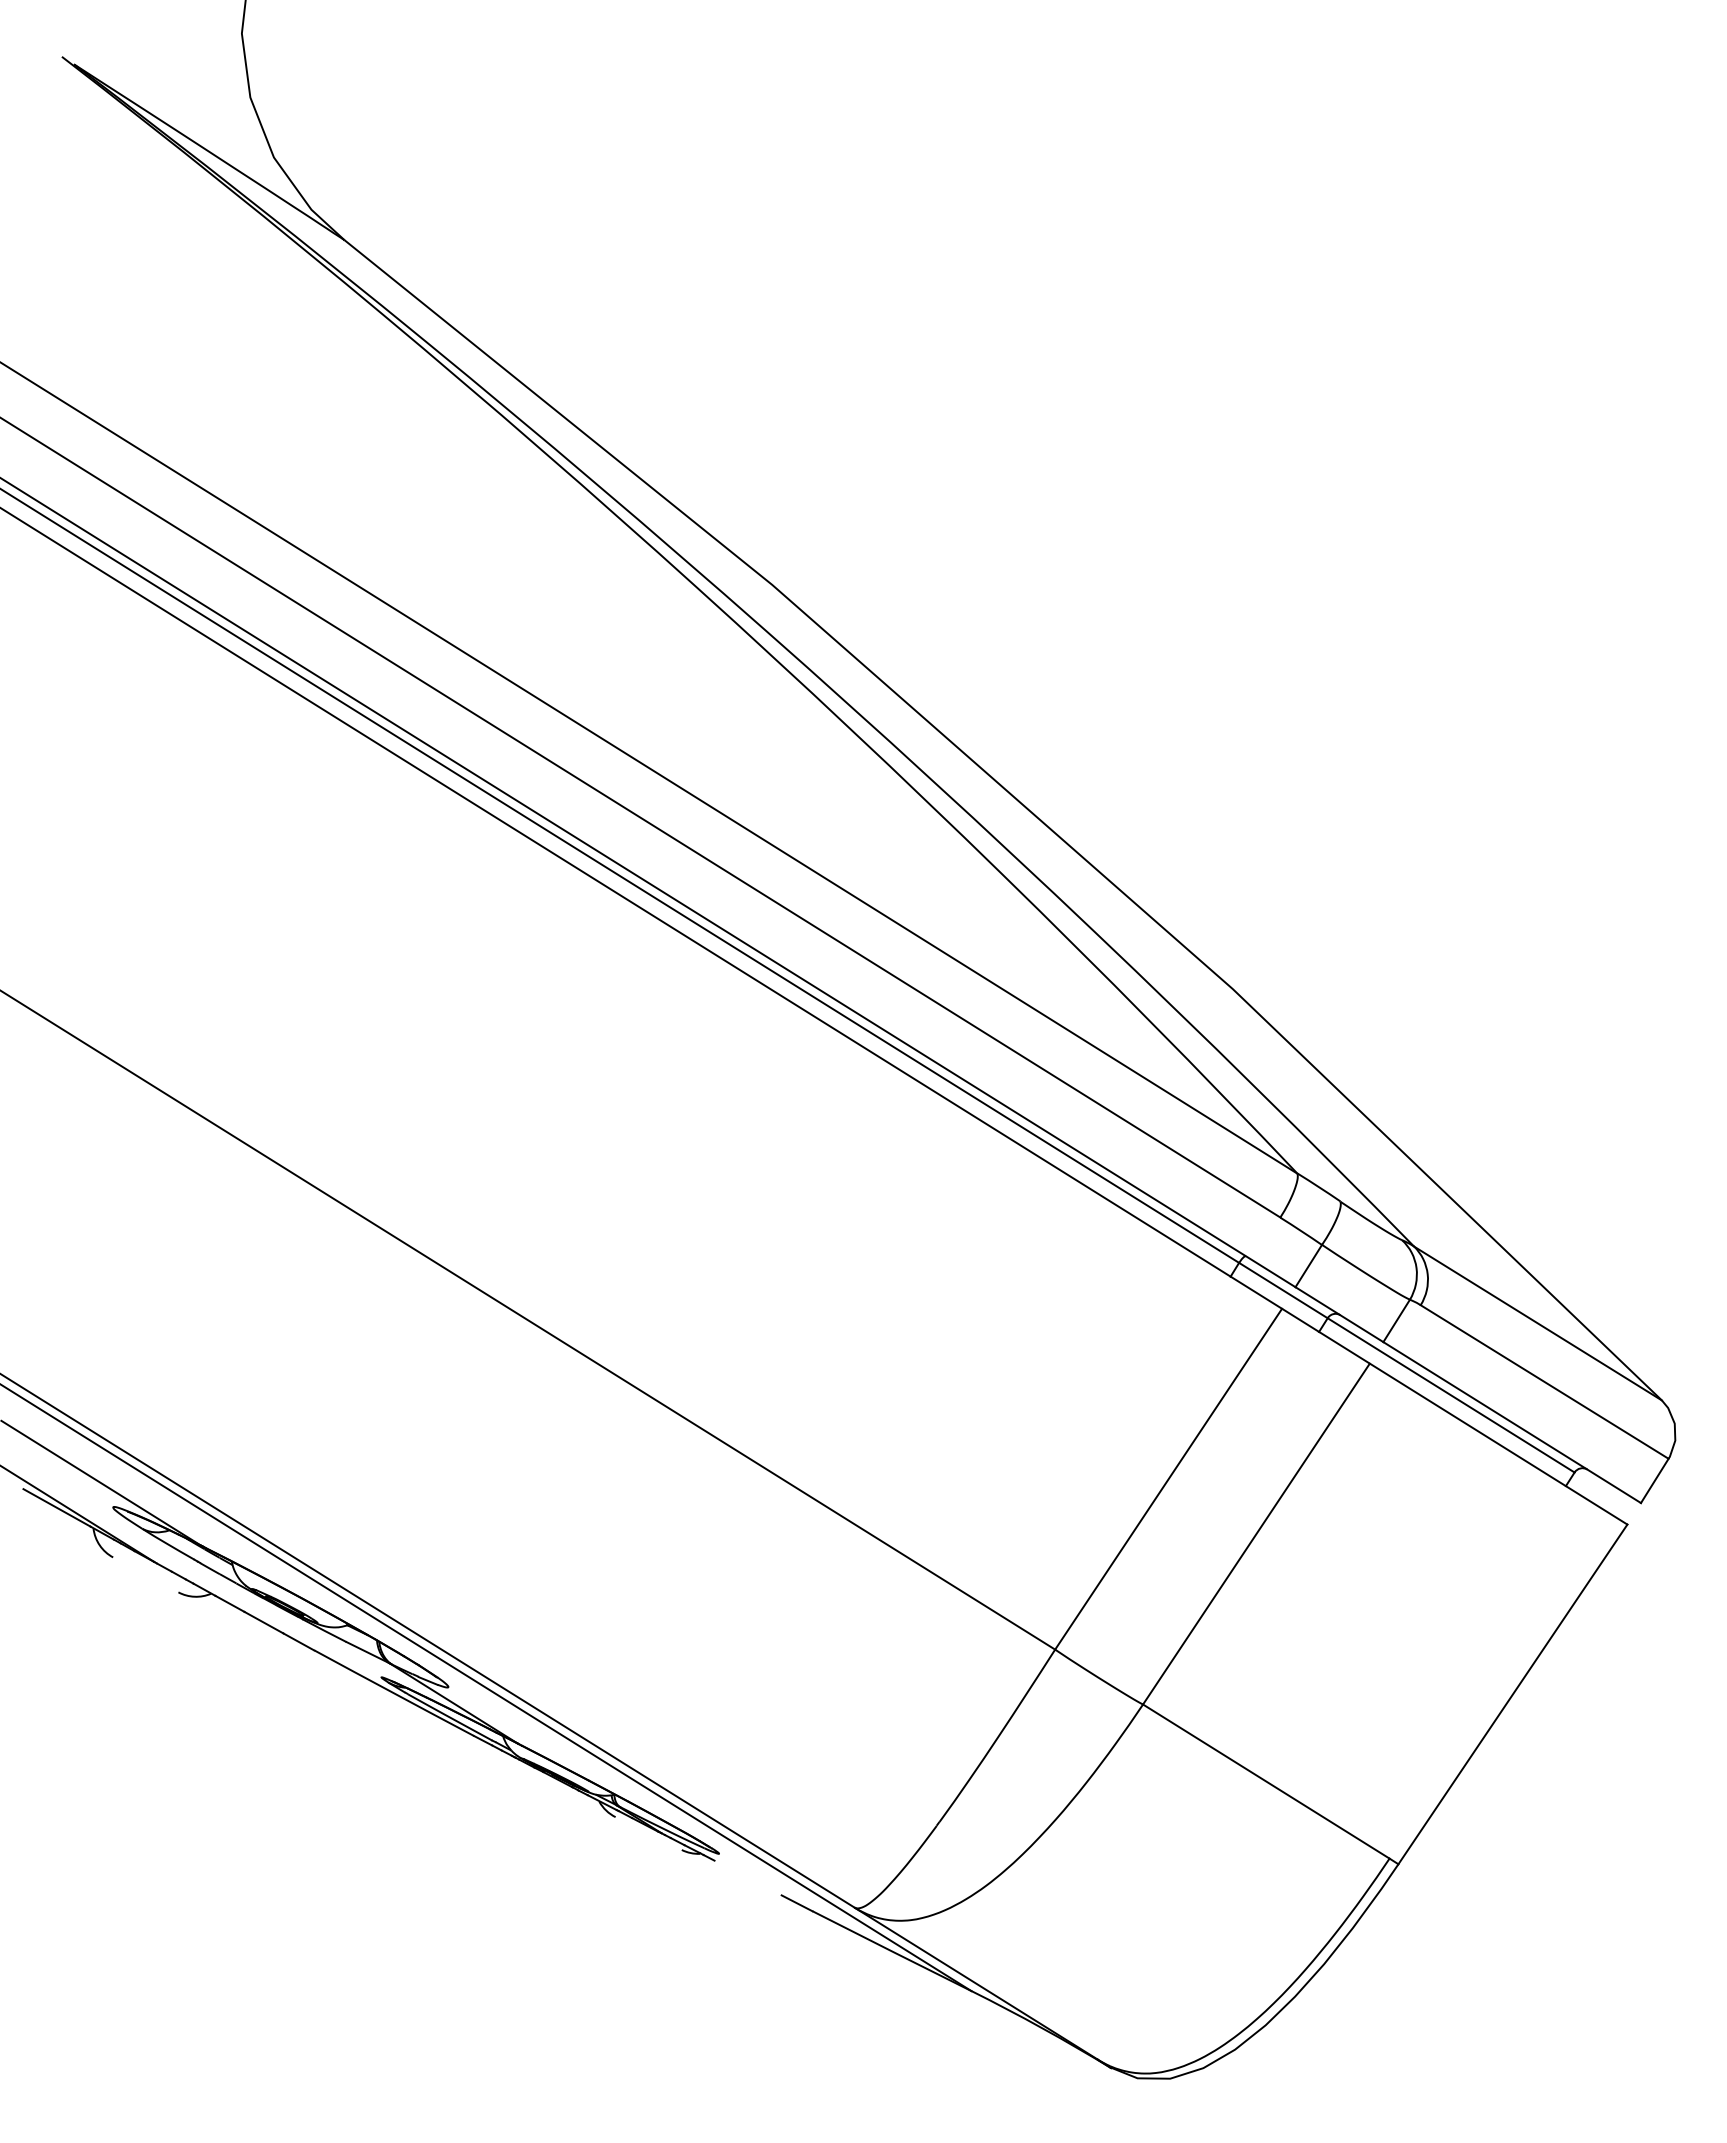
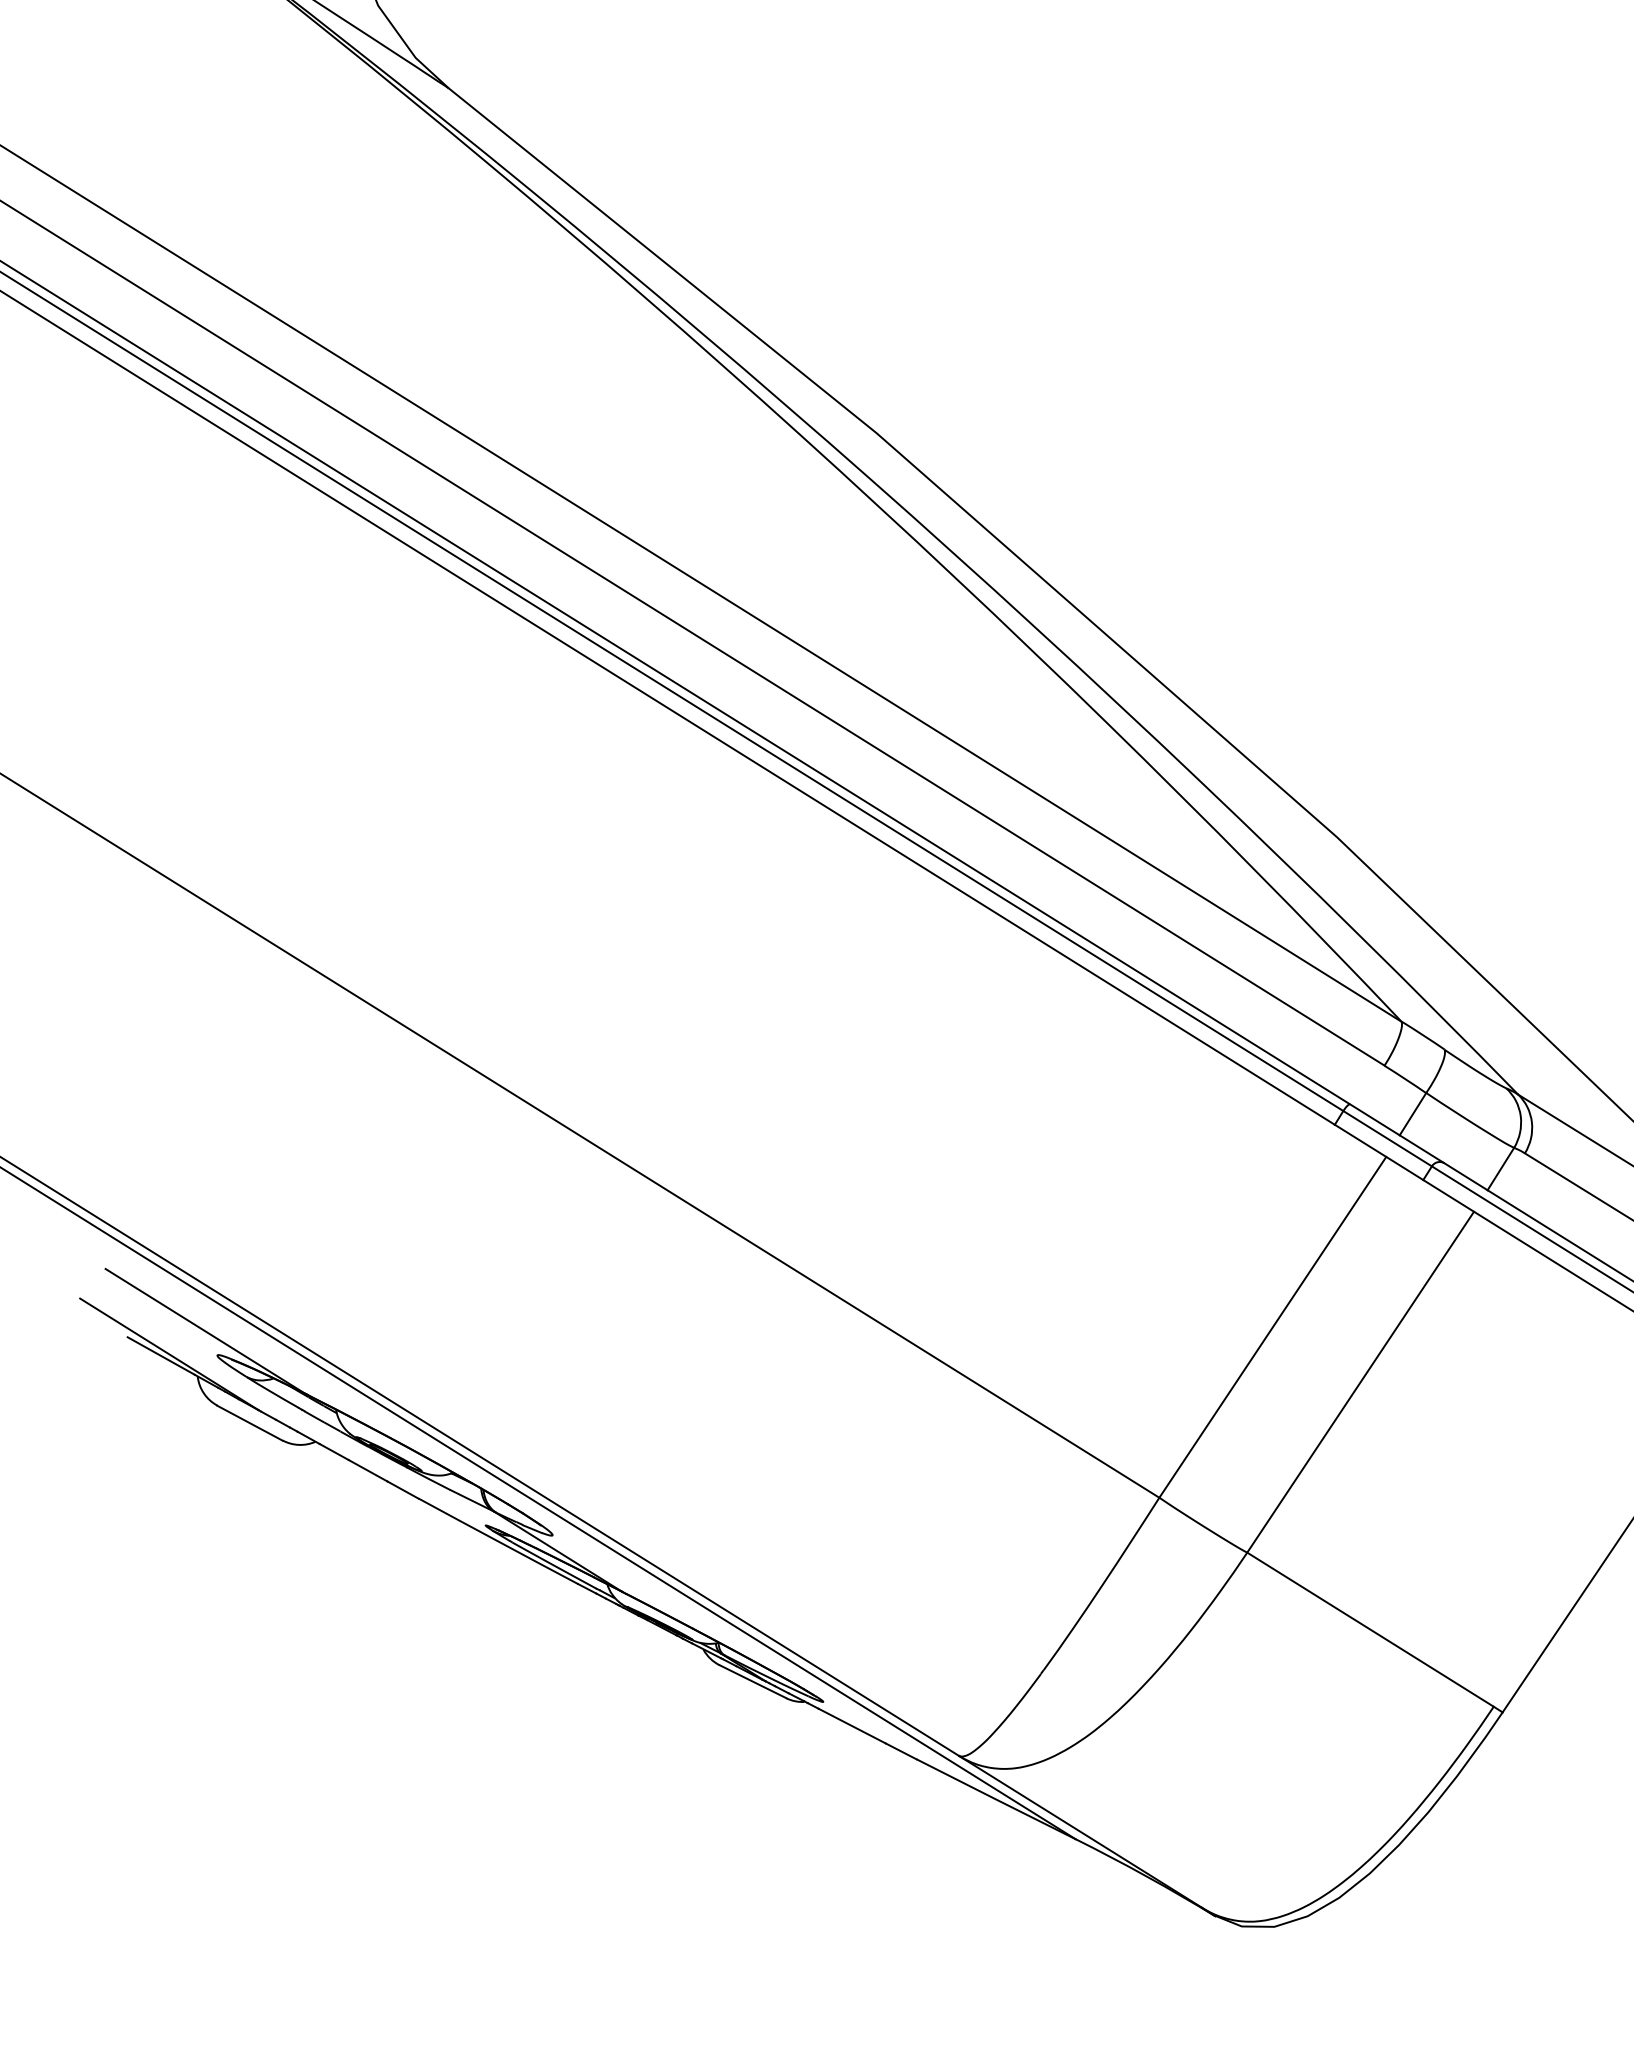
line: (145, 1574) -> (249, 1422), added
line: (648, 1833) -> (752, 1681), added
line: (747, 1877) -> (851, 1725), added

